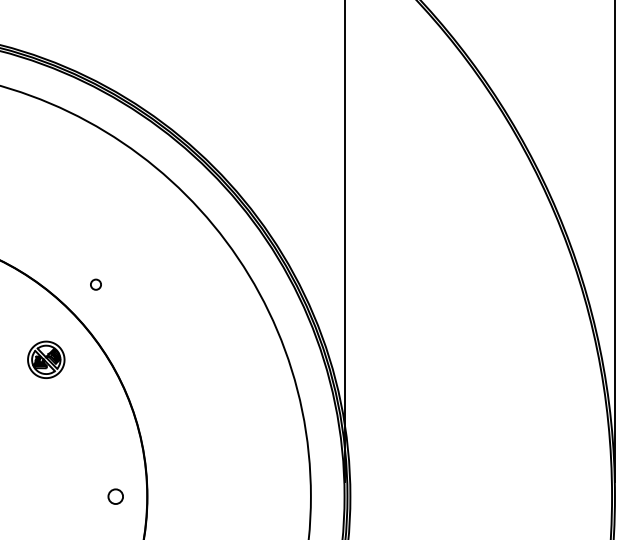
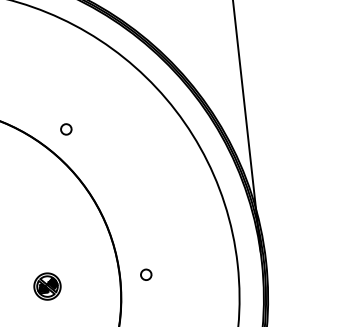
circle: (95, 284) -> (65, 129), size x1.43
part: (46, 359) -> (47, 286), moved
circle: (115, 496) -> (146, 274), moved

